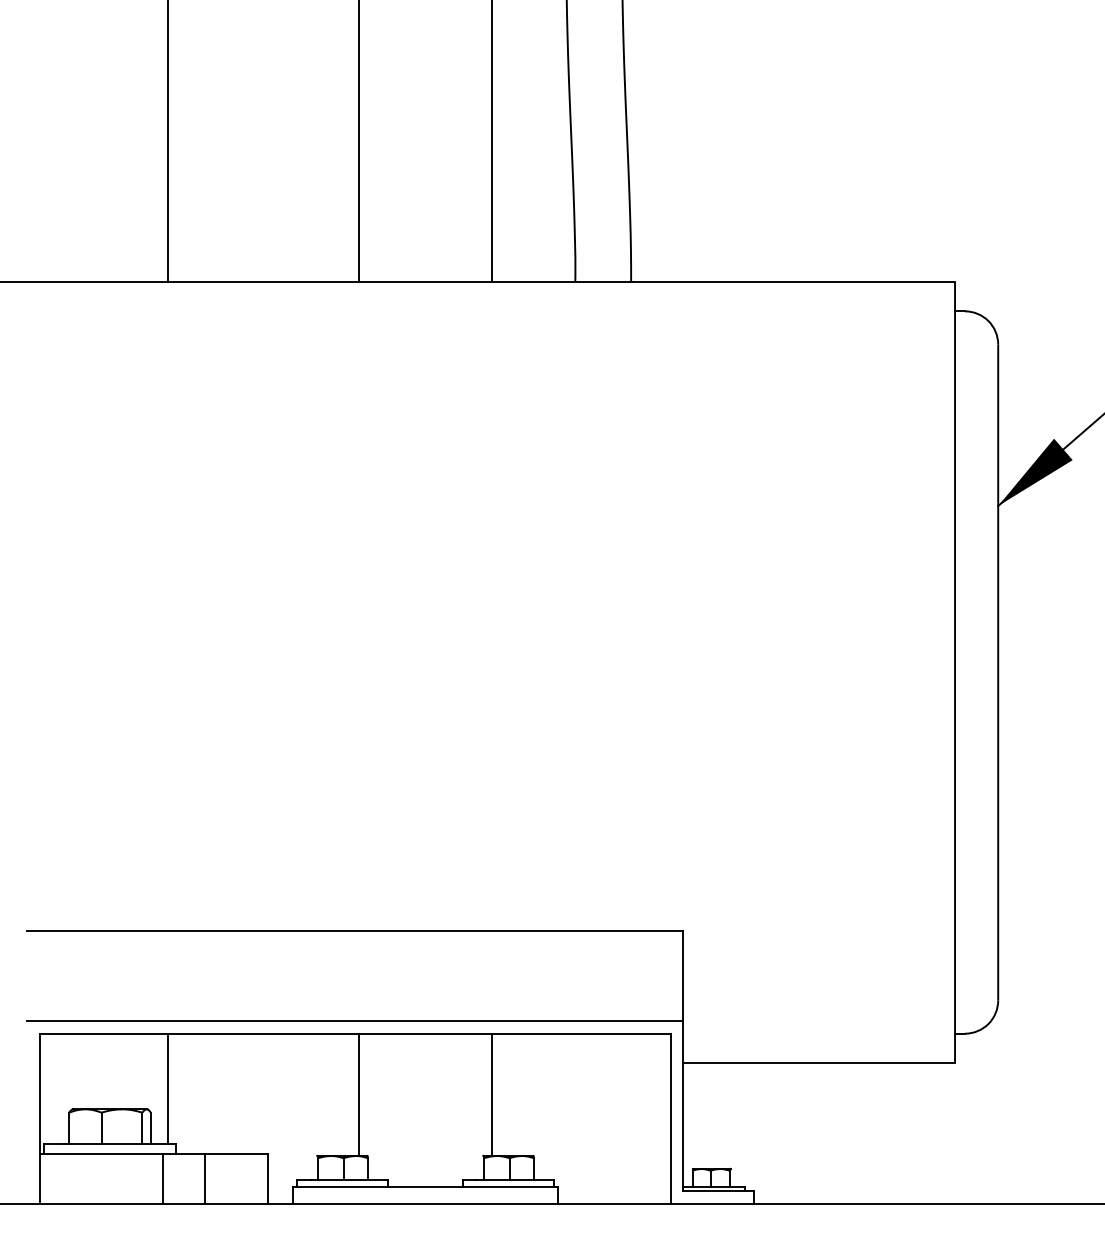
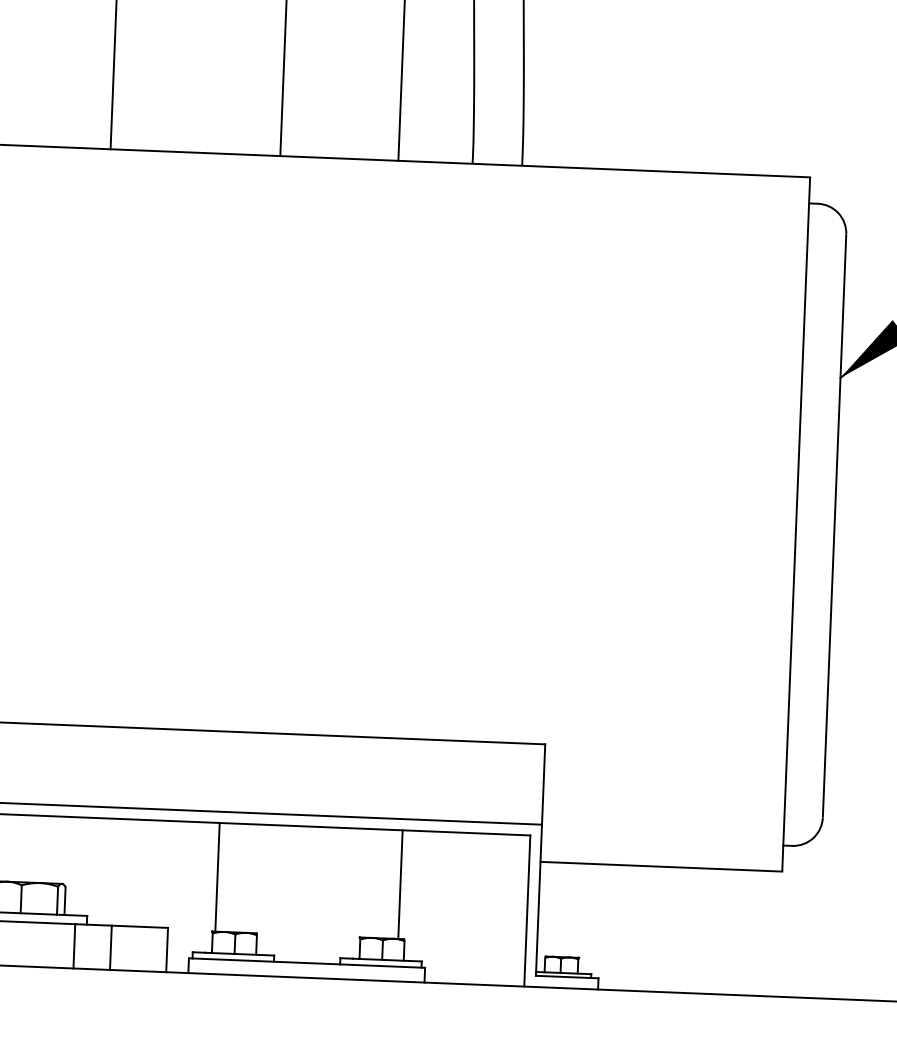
line: (168, 1088) -> (82, 866), removed
line: (359, 1094) -> (217, 876), moved
line: (491, 1094) -> (400, 884), moved

